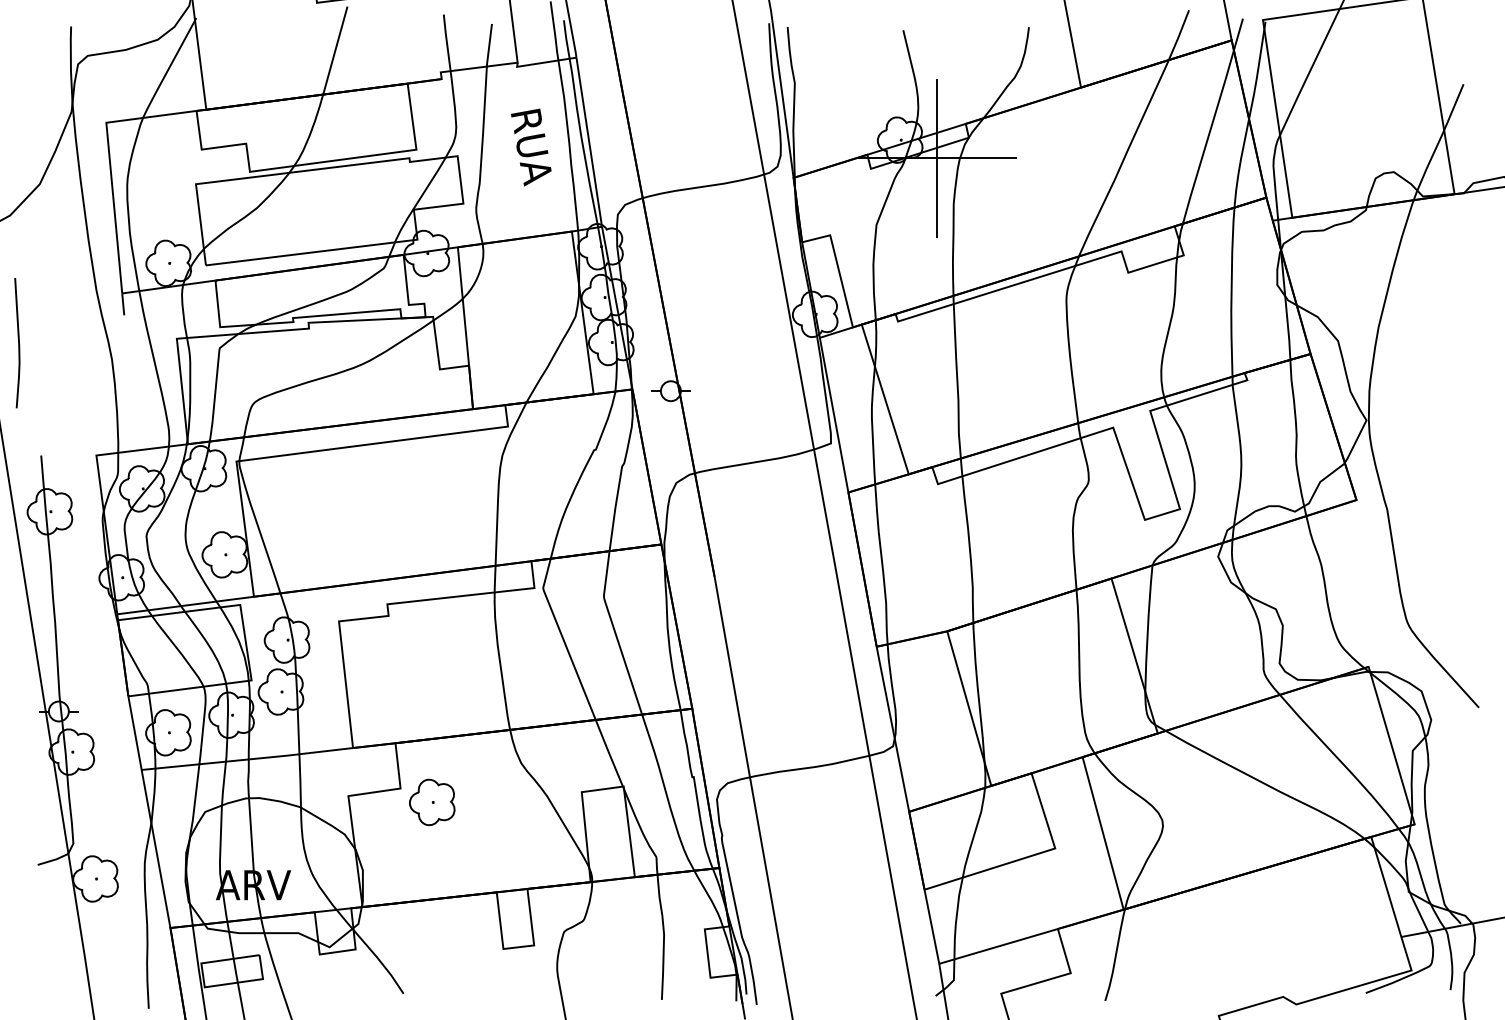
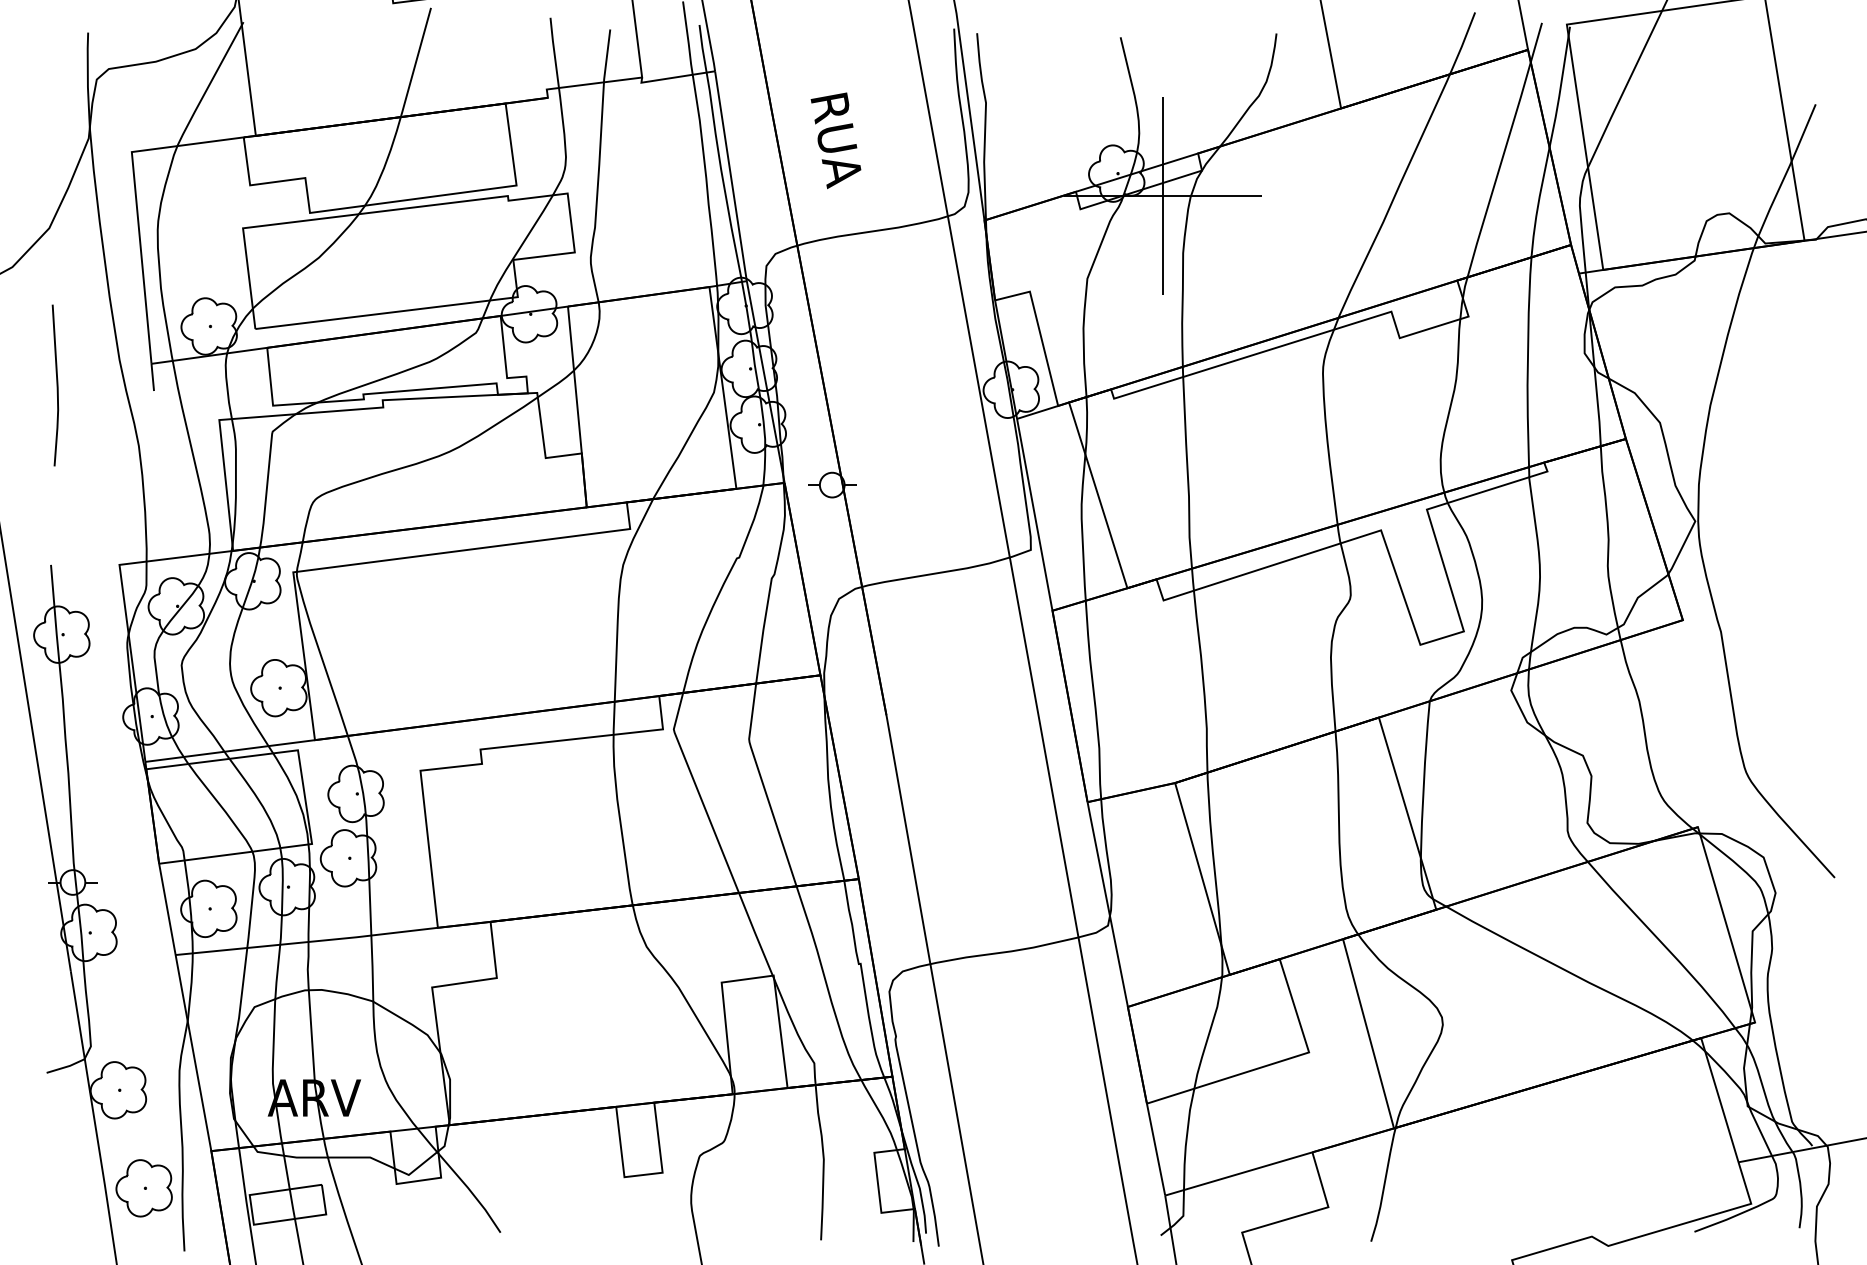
text: (530, 147) -> (835, 140), moved
line: (18, 343) -> (56, 385), moved
part: (431, 802) -> (143, 1188), moved

